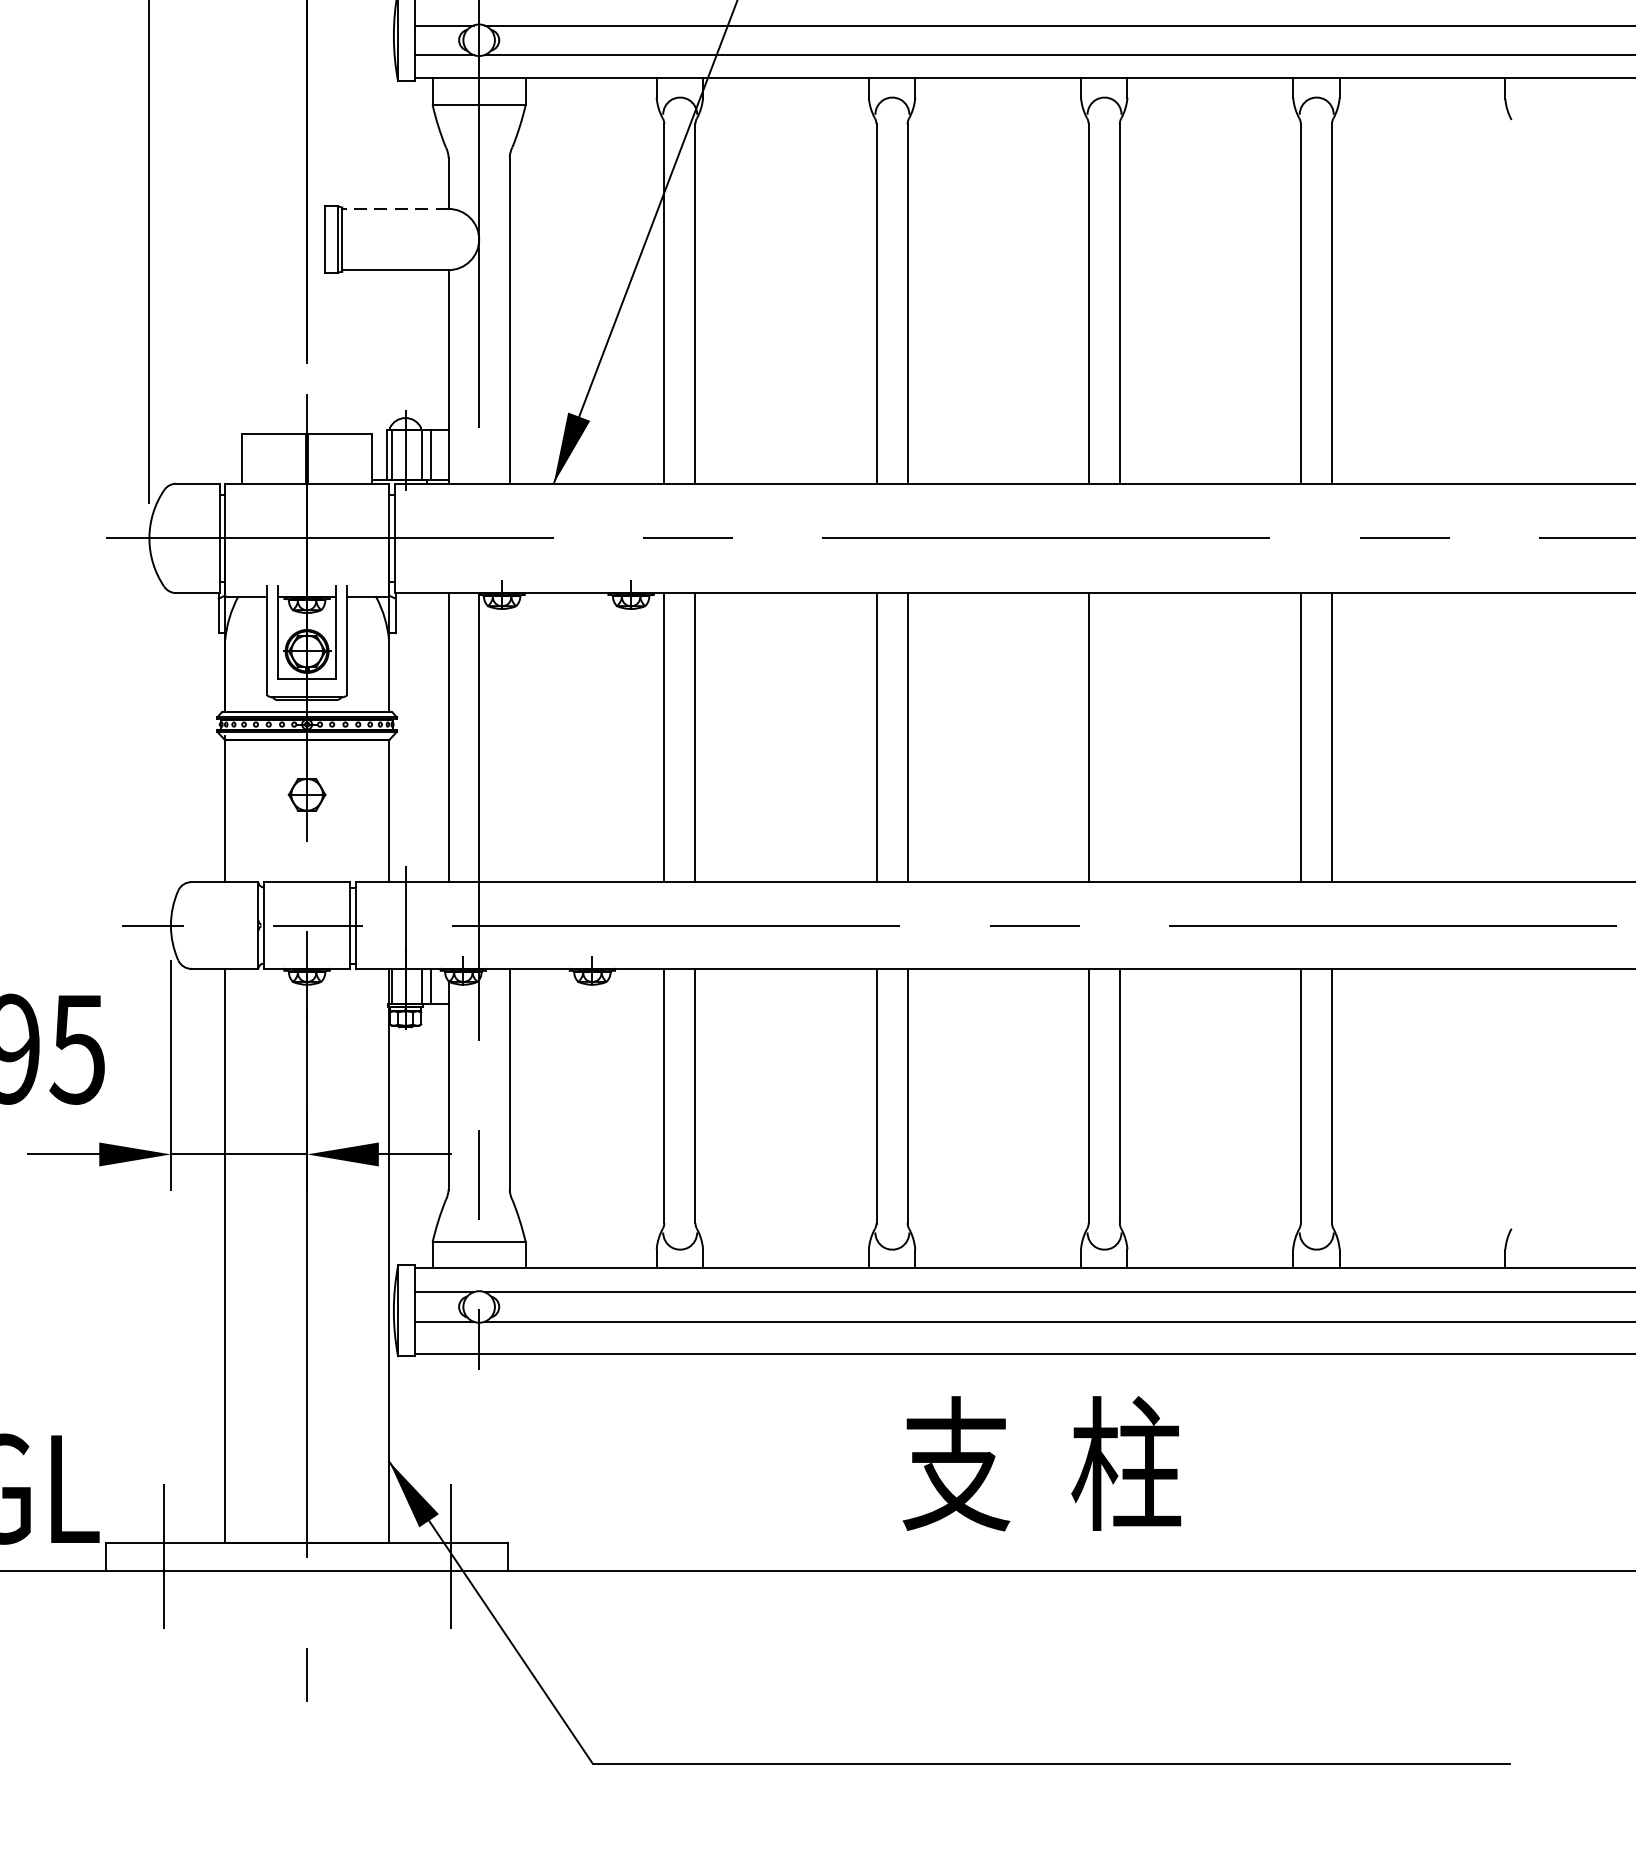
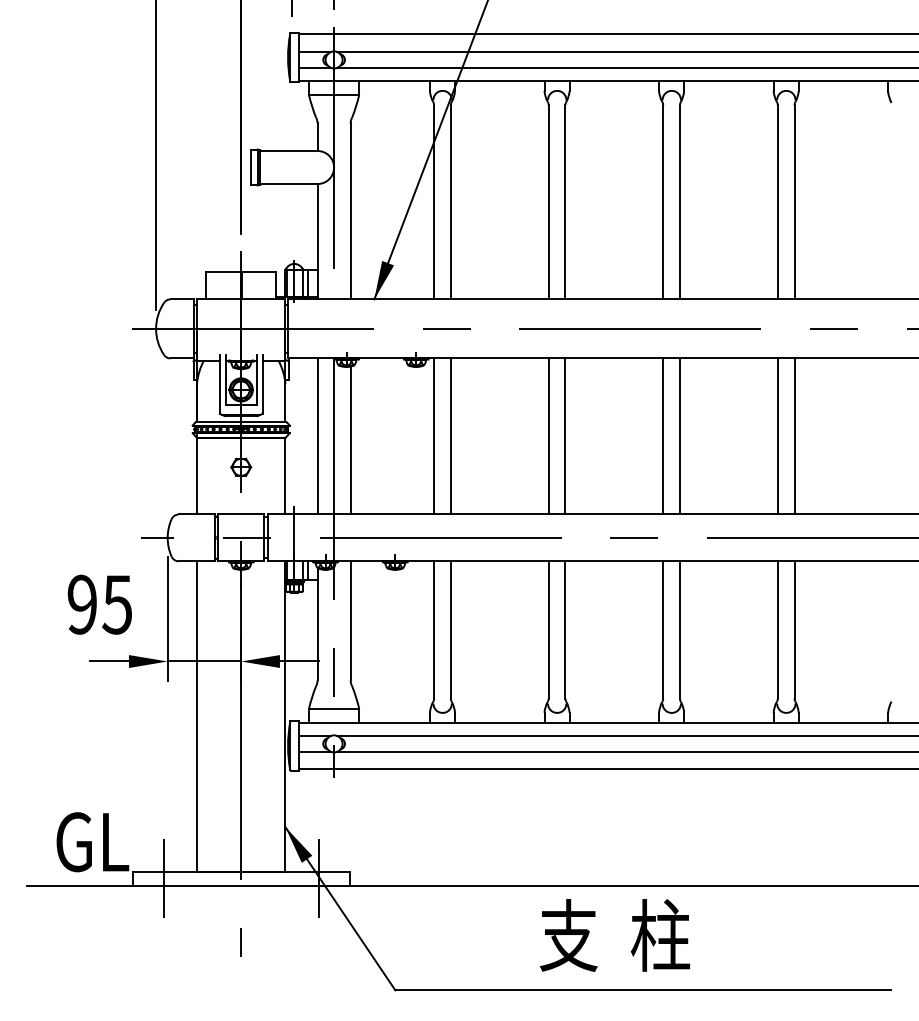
line: (394, 209) -> (288, 151), dashed -> solid
line: (1120, 737) -> (680, 436), added
line: (509, 745) -> (350, 440), added
text: (1041, 1463) -> (614, 935), moved

